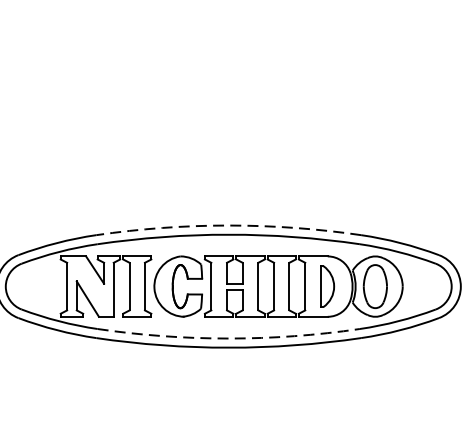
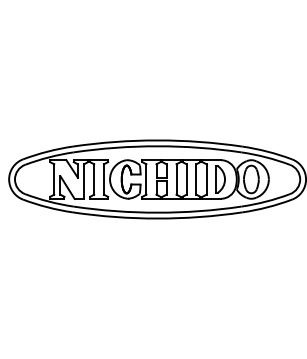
arc: (228, 225) -> (157, 140), dashed -> solid
arc: (228, 338) -> (157, 212), dashed -> solid

